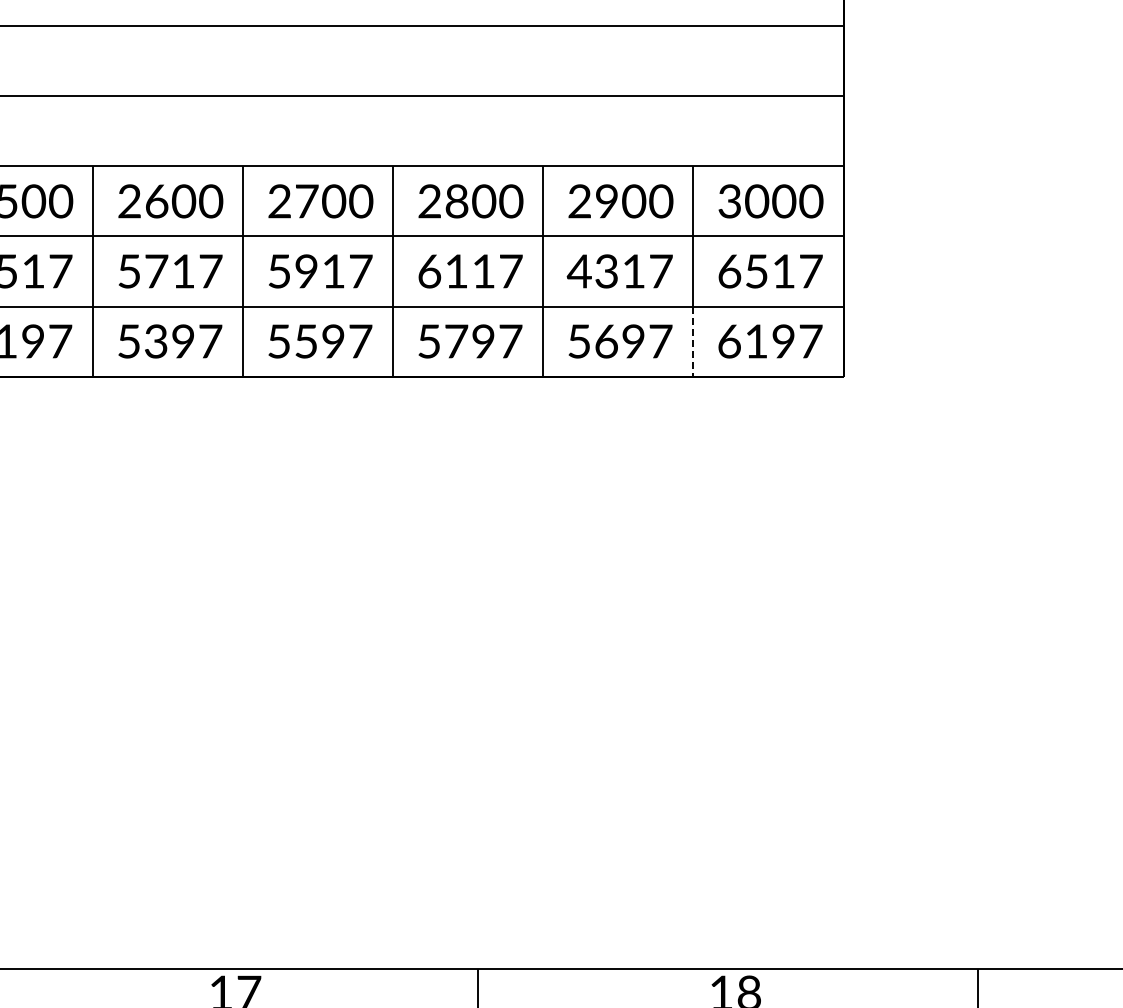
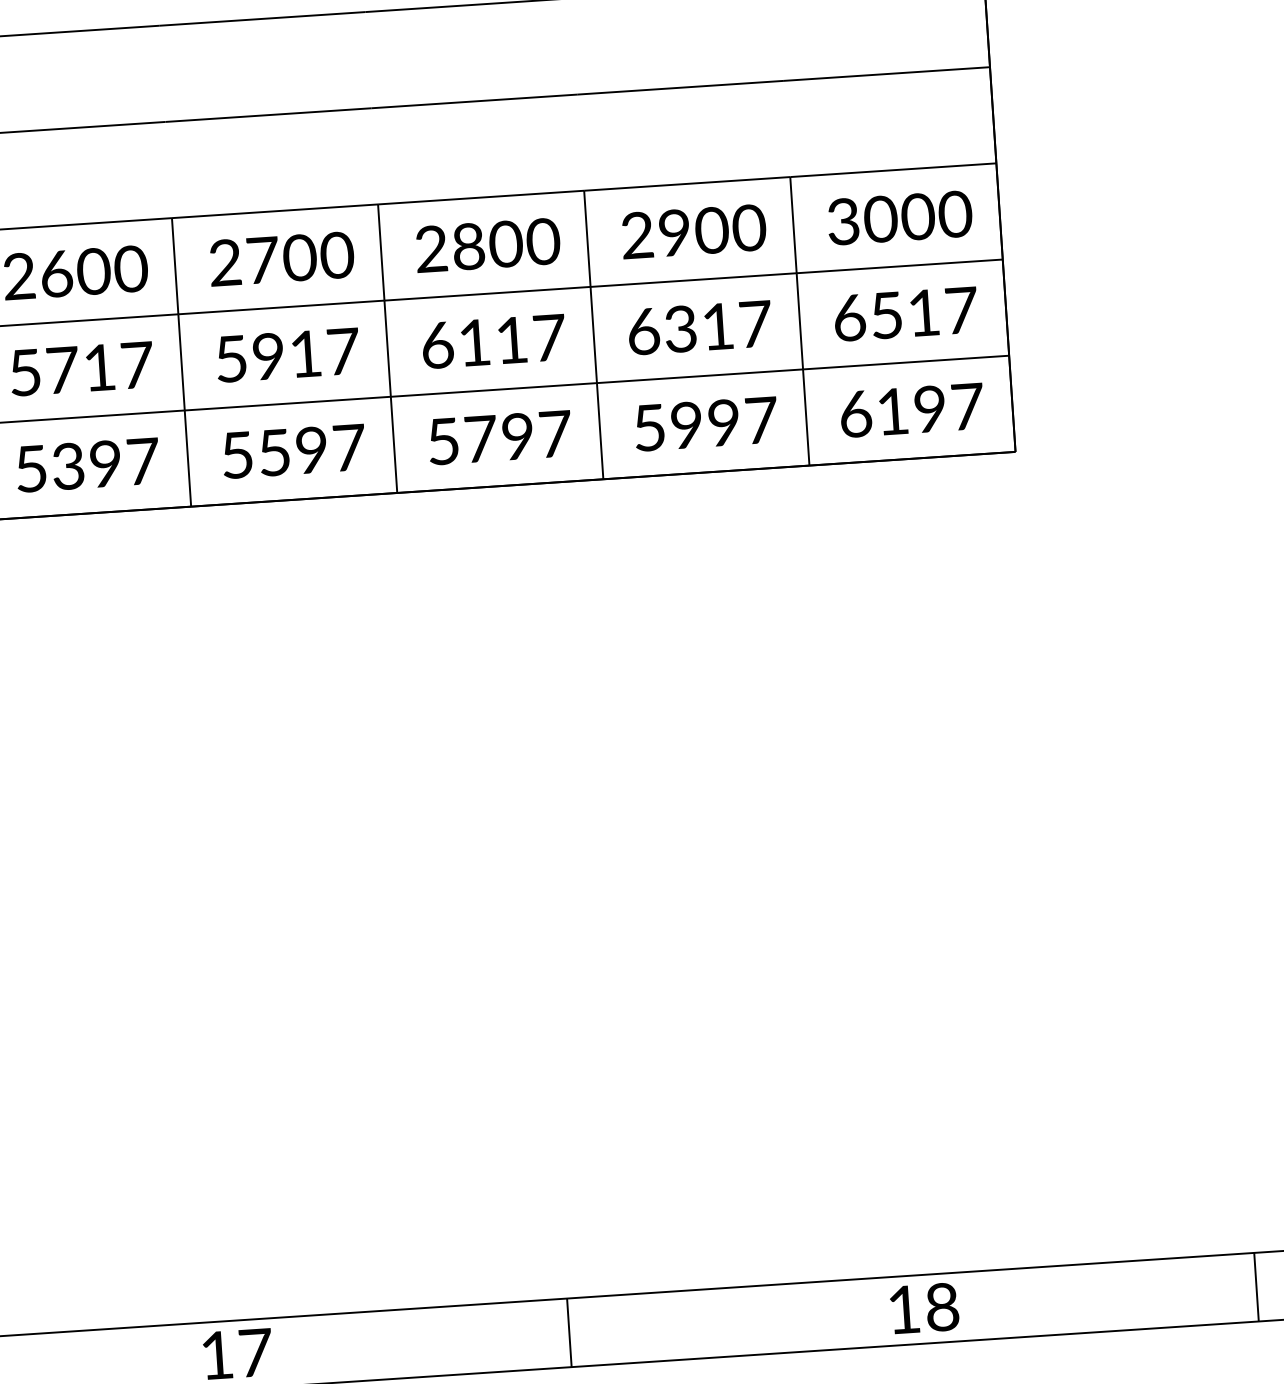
text: (578, 271) -> (642, 331), 4317 -> 6317
text: (606, 341) -> (686, 425), 5697 -> 5997
line: (693, 342) -> (806, 418), dashed -> solid

